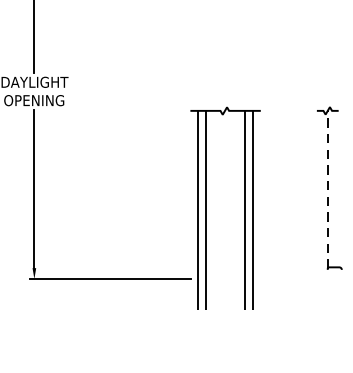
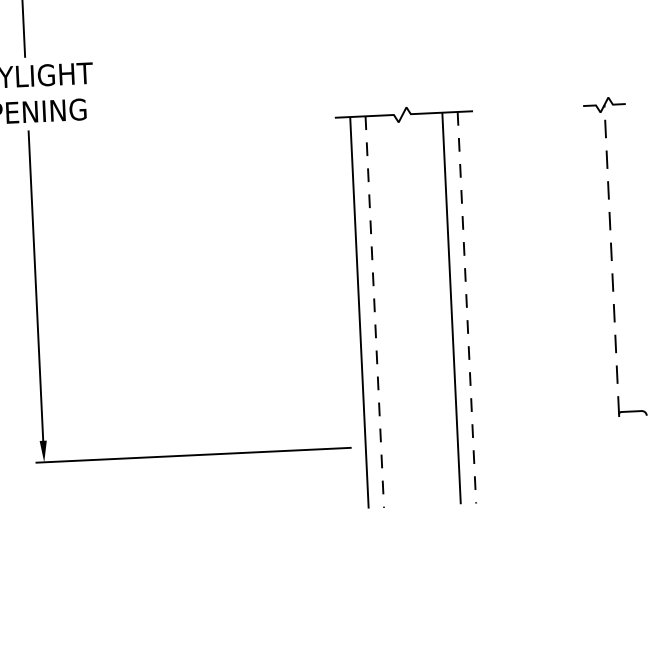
line: (206, 210) -> (375, 311), solid -> dashed
line: (252, 210) -> (465, 307), solid -> dashed

